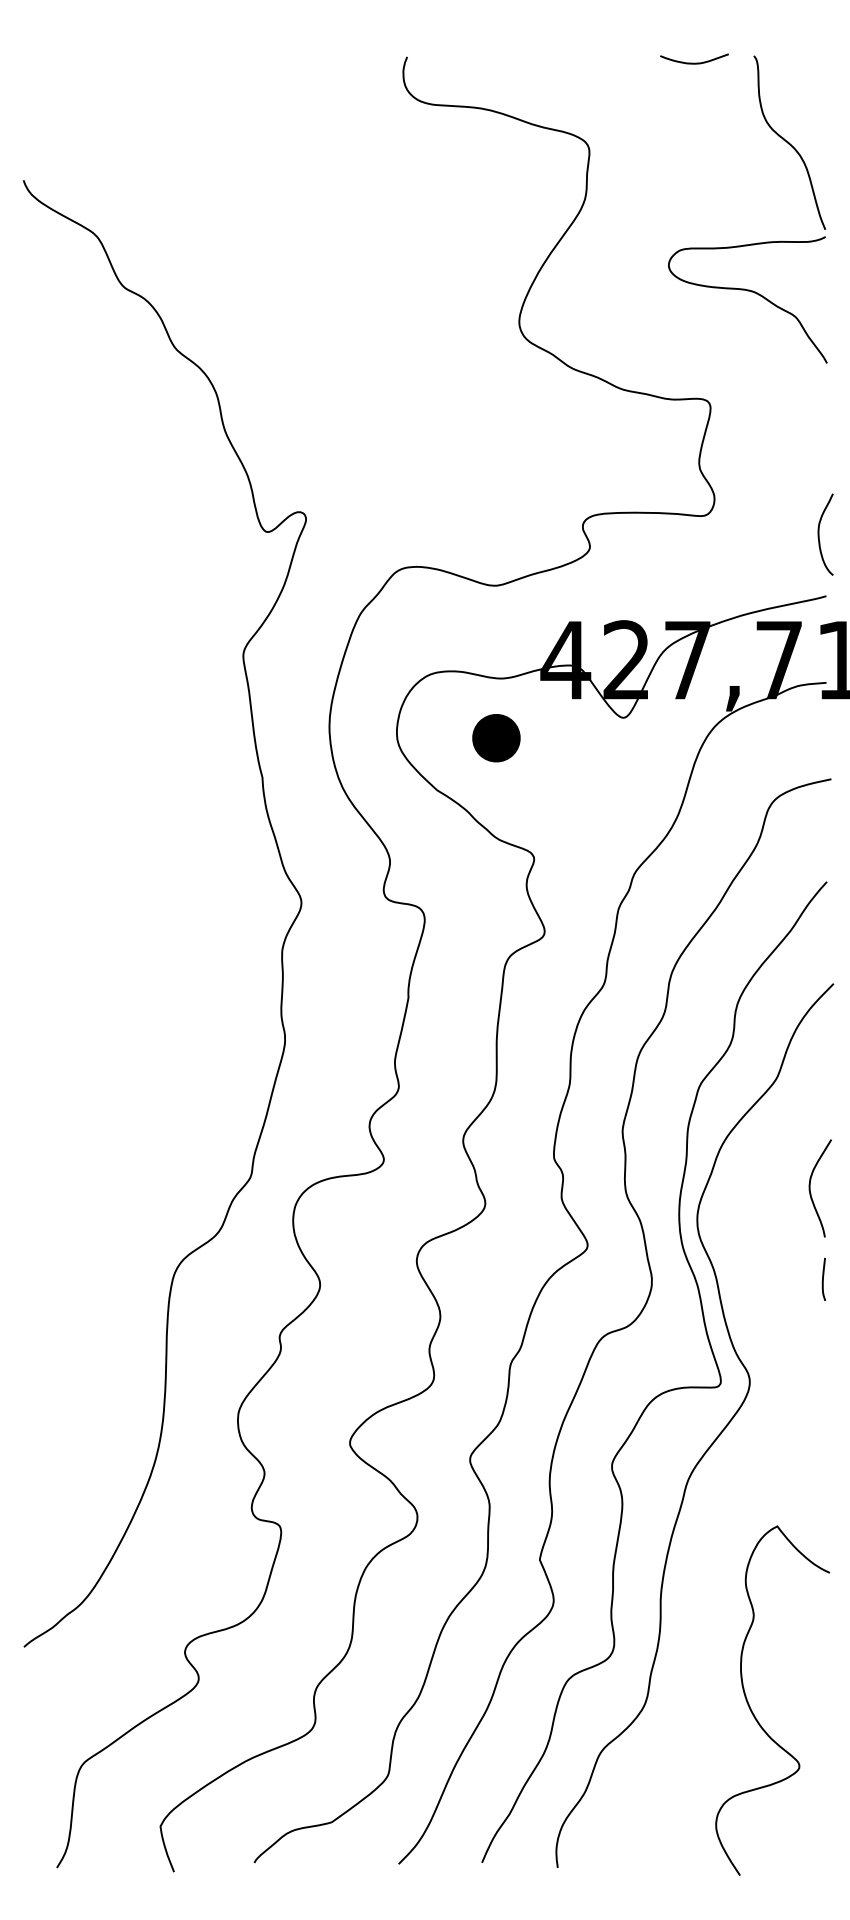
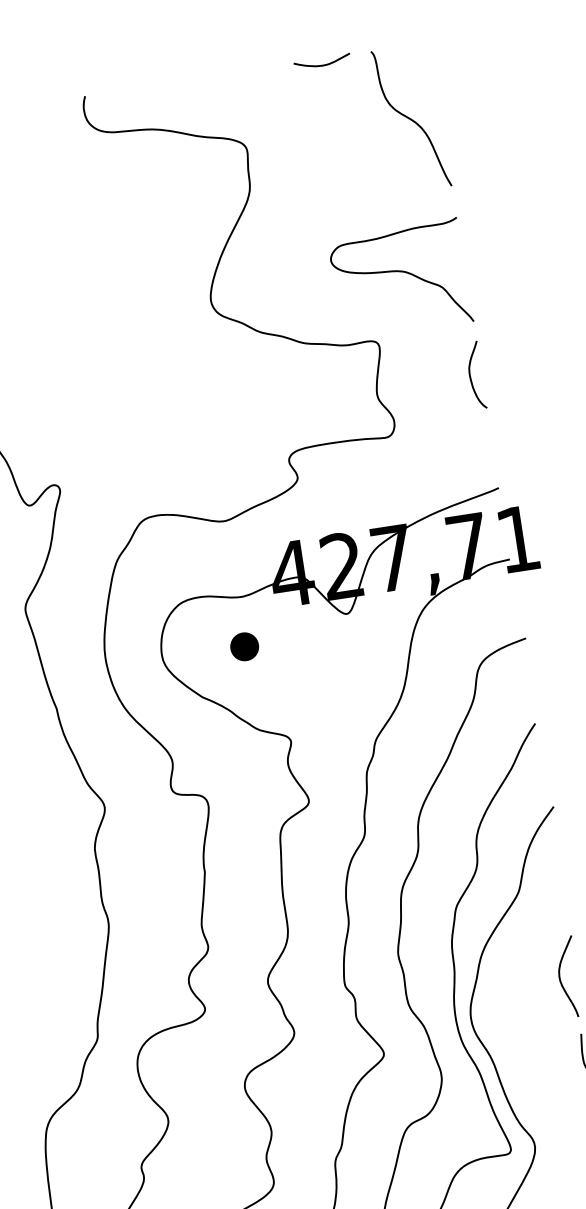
curve: (747, 291) -> (399, 272), moved
curve: (819, 534) -> (470, 376), moved
part: (496, 738) -> (244, 646), size x0.71

